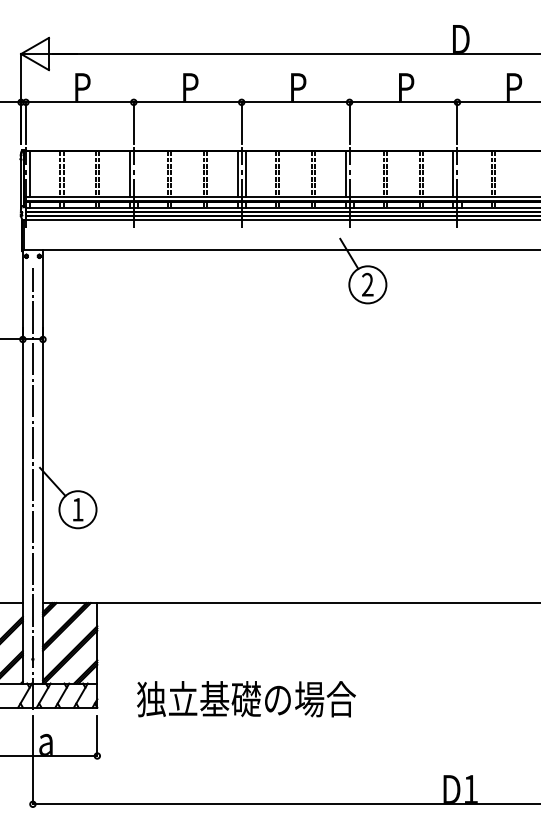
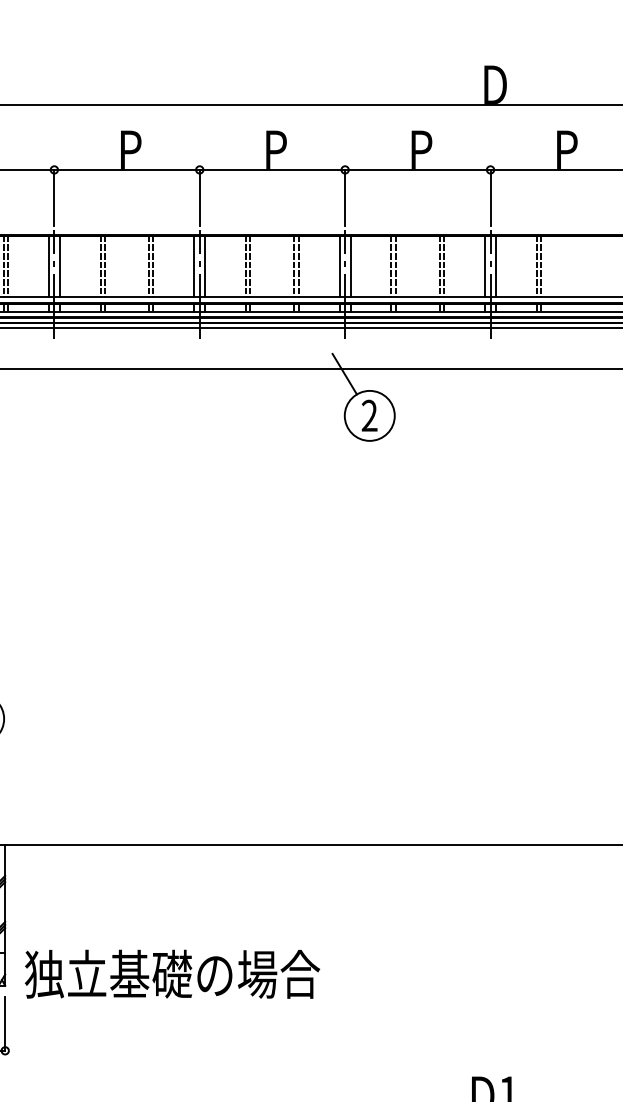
line: (137, 173) -> (59, 265), added
line: (353, 173) -> (350, 265), added
line: (461, 173) -> (495, 265), added
text: (246, 699) -> (172, 974), moved

